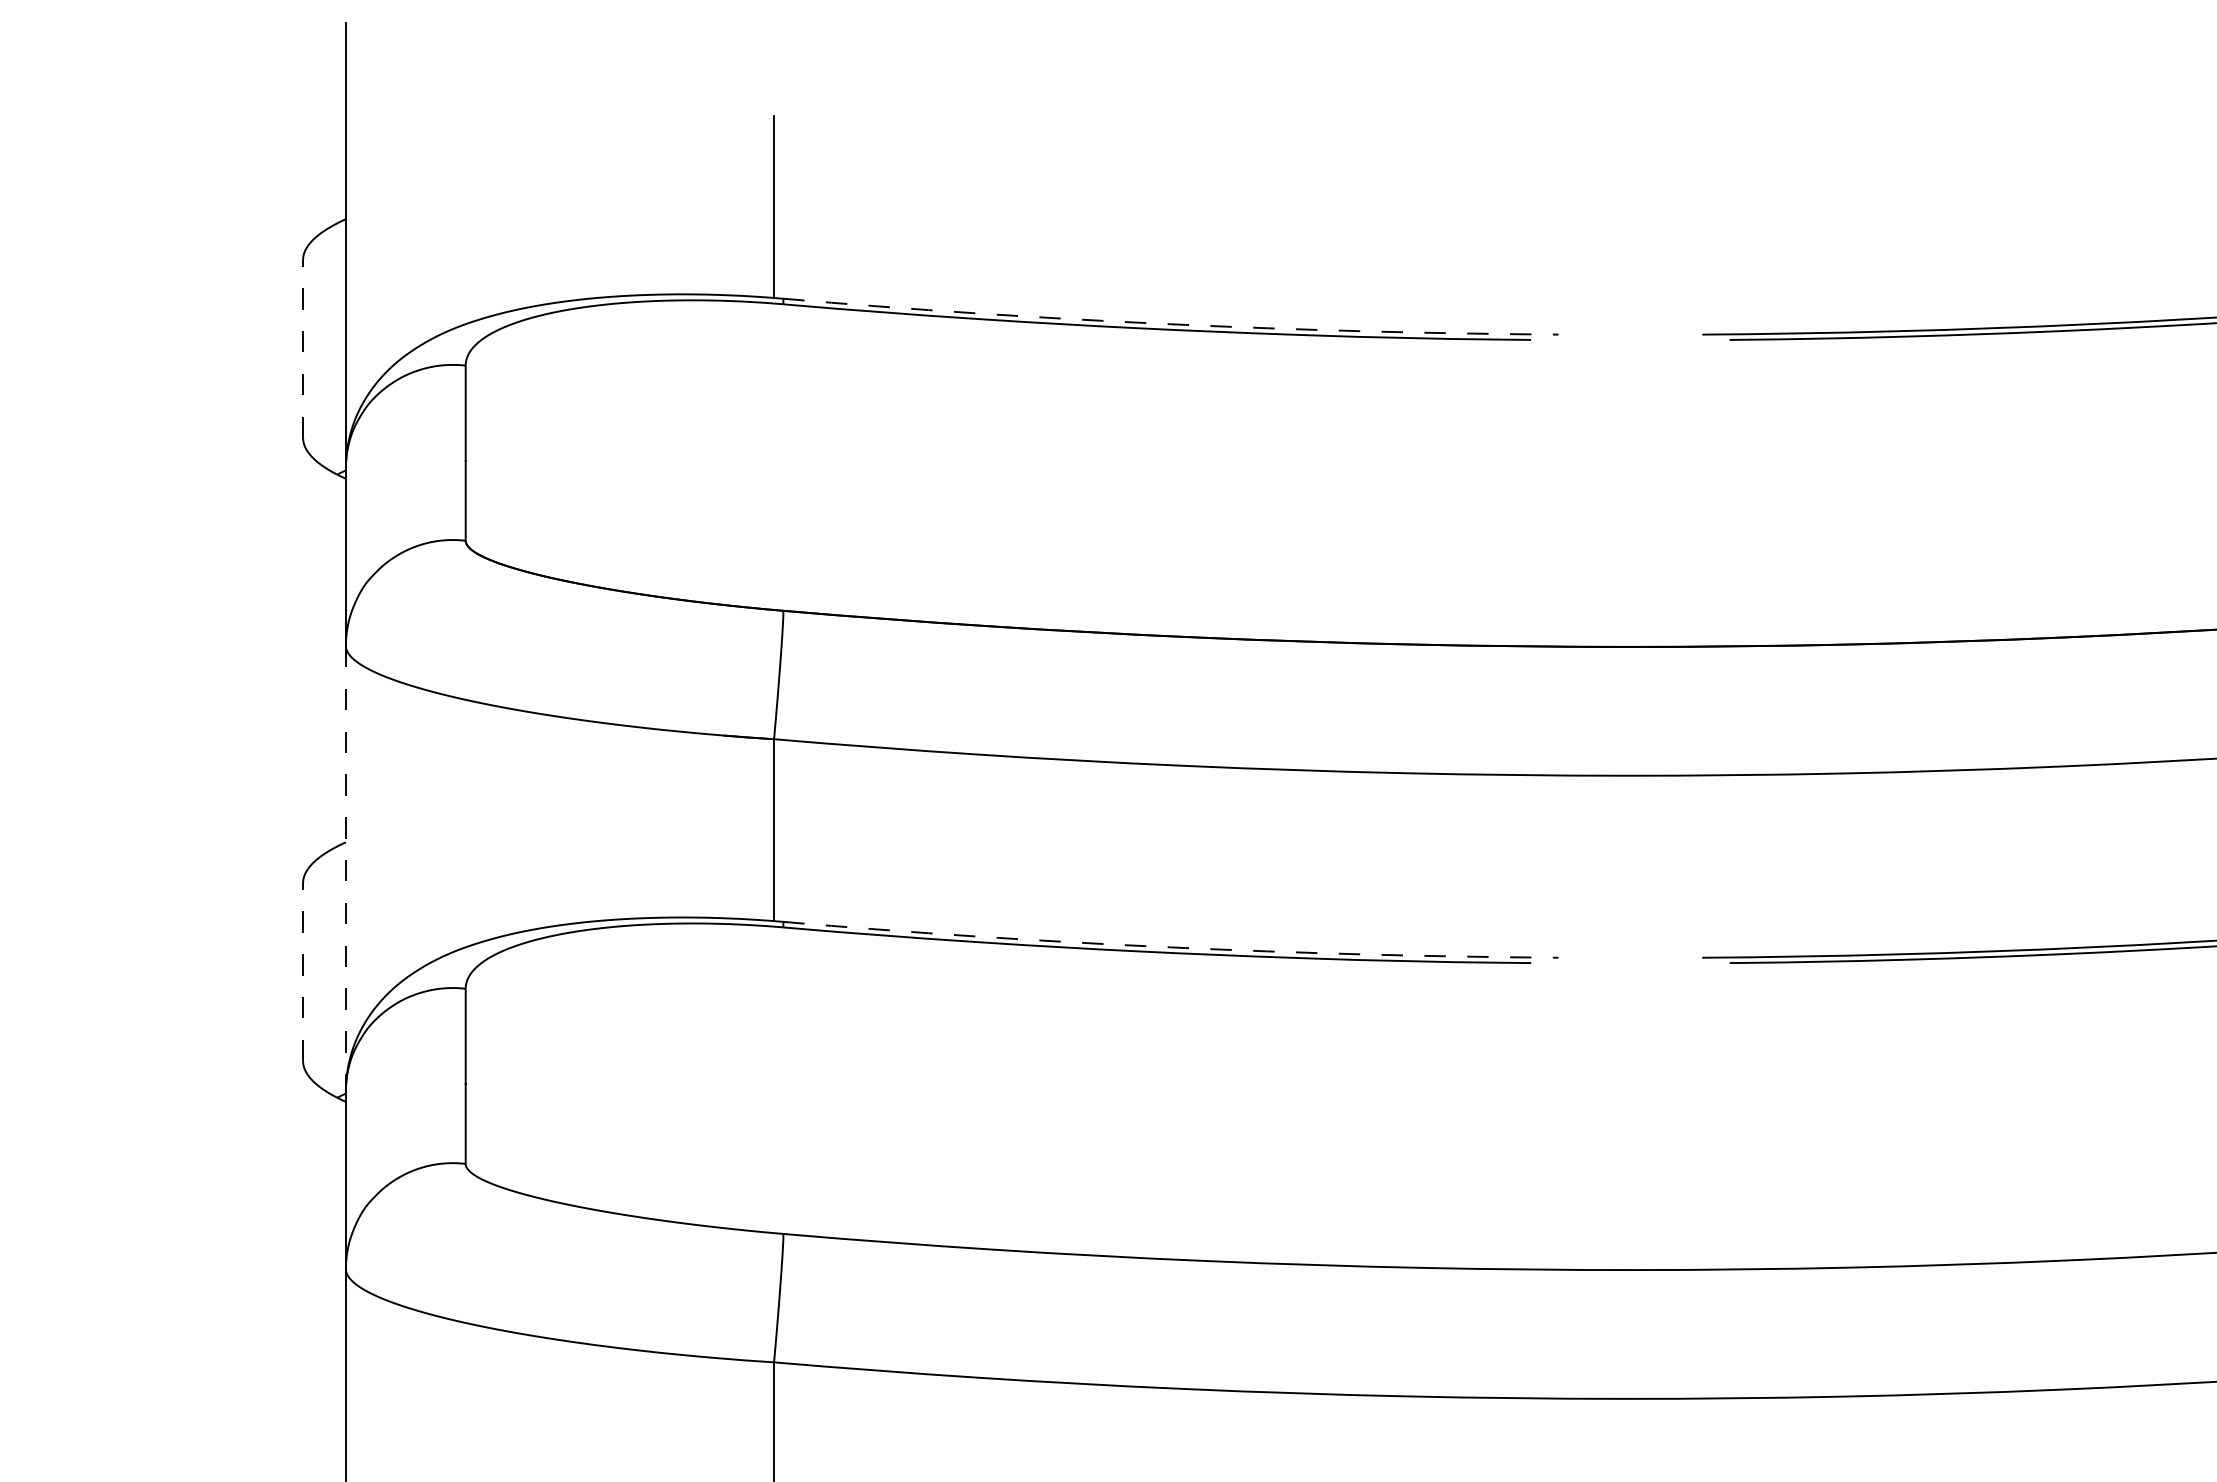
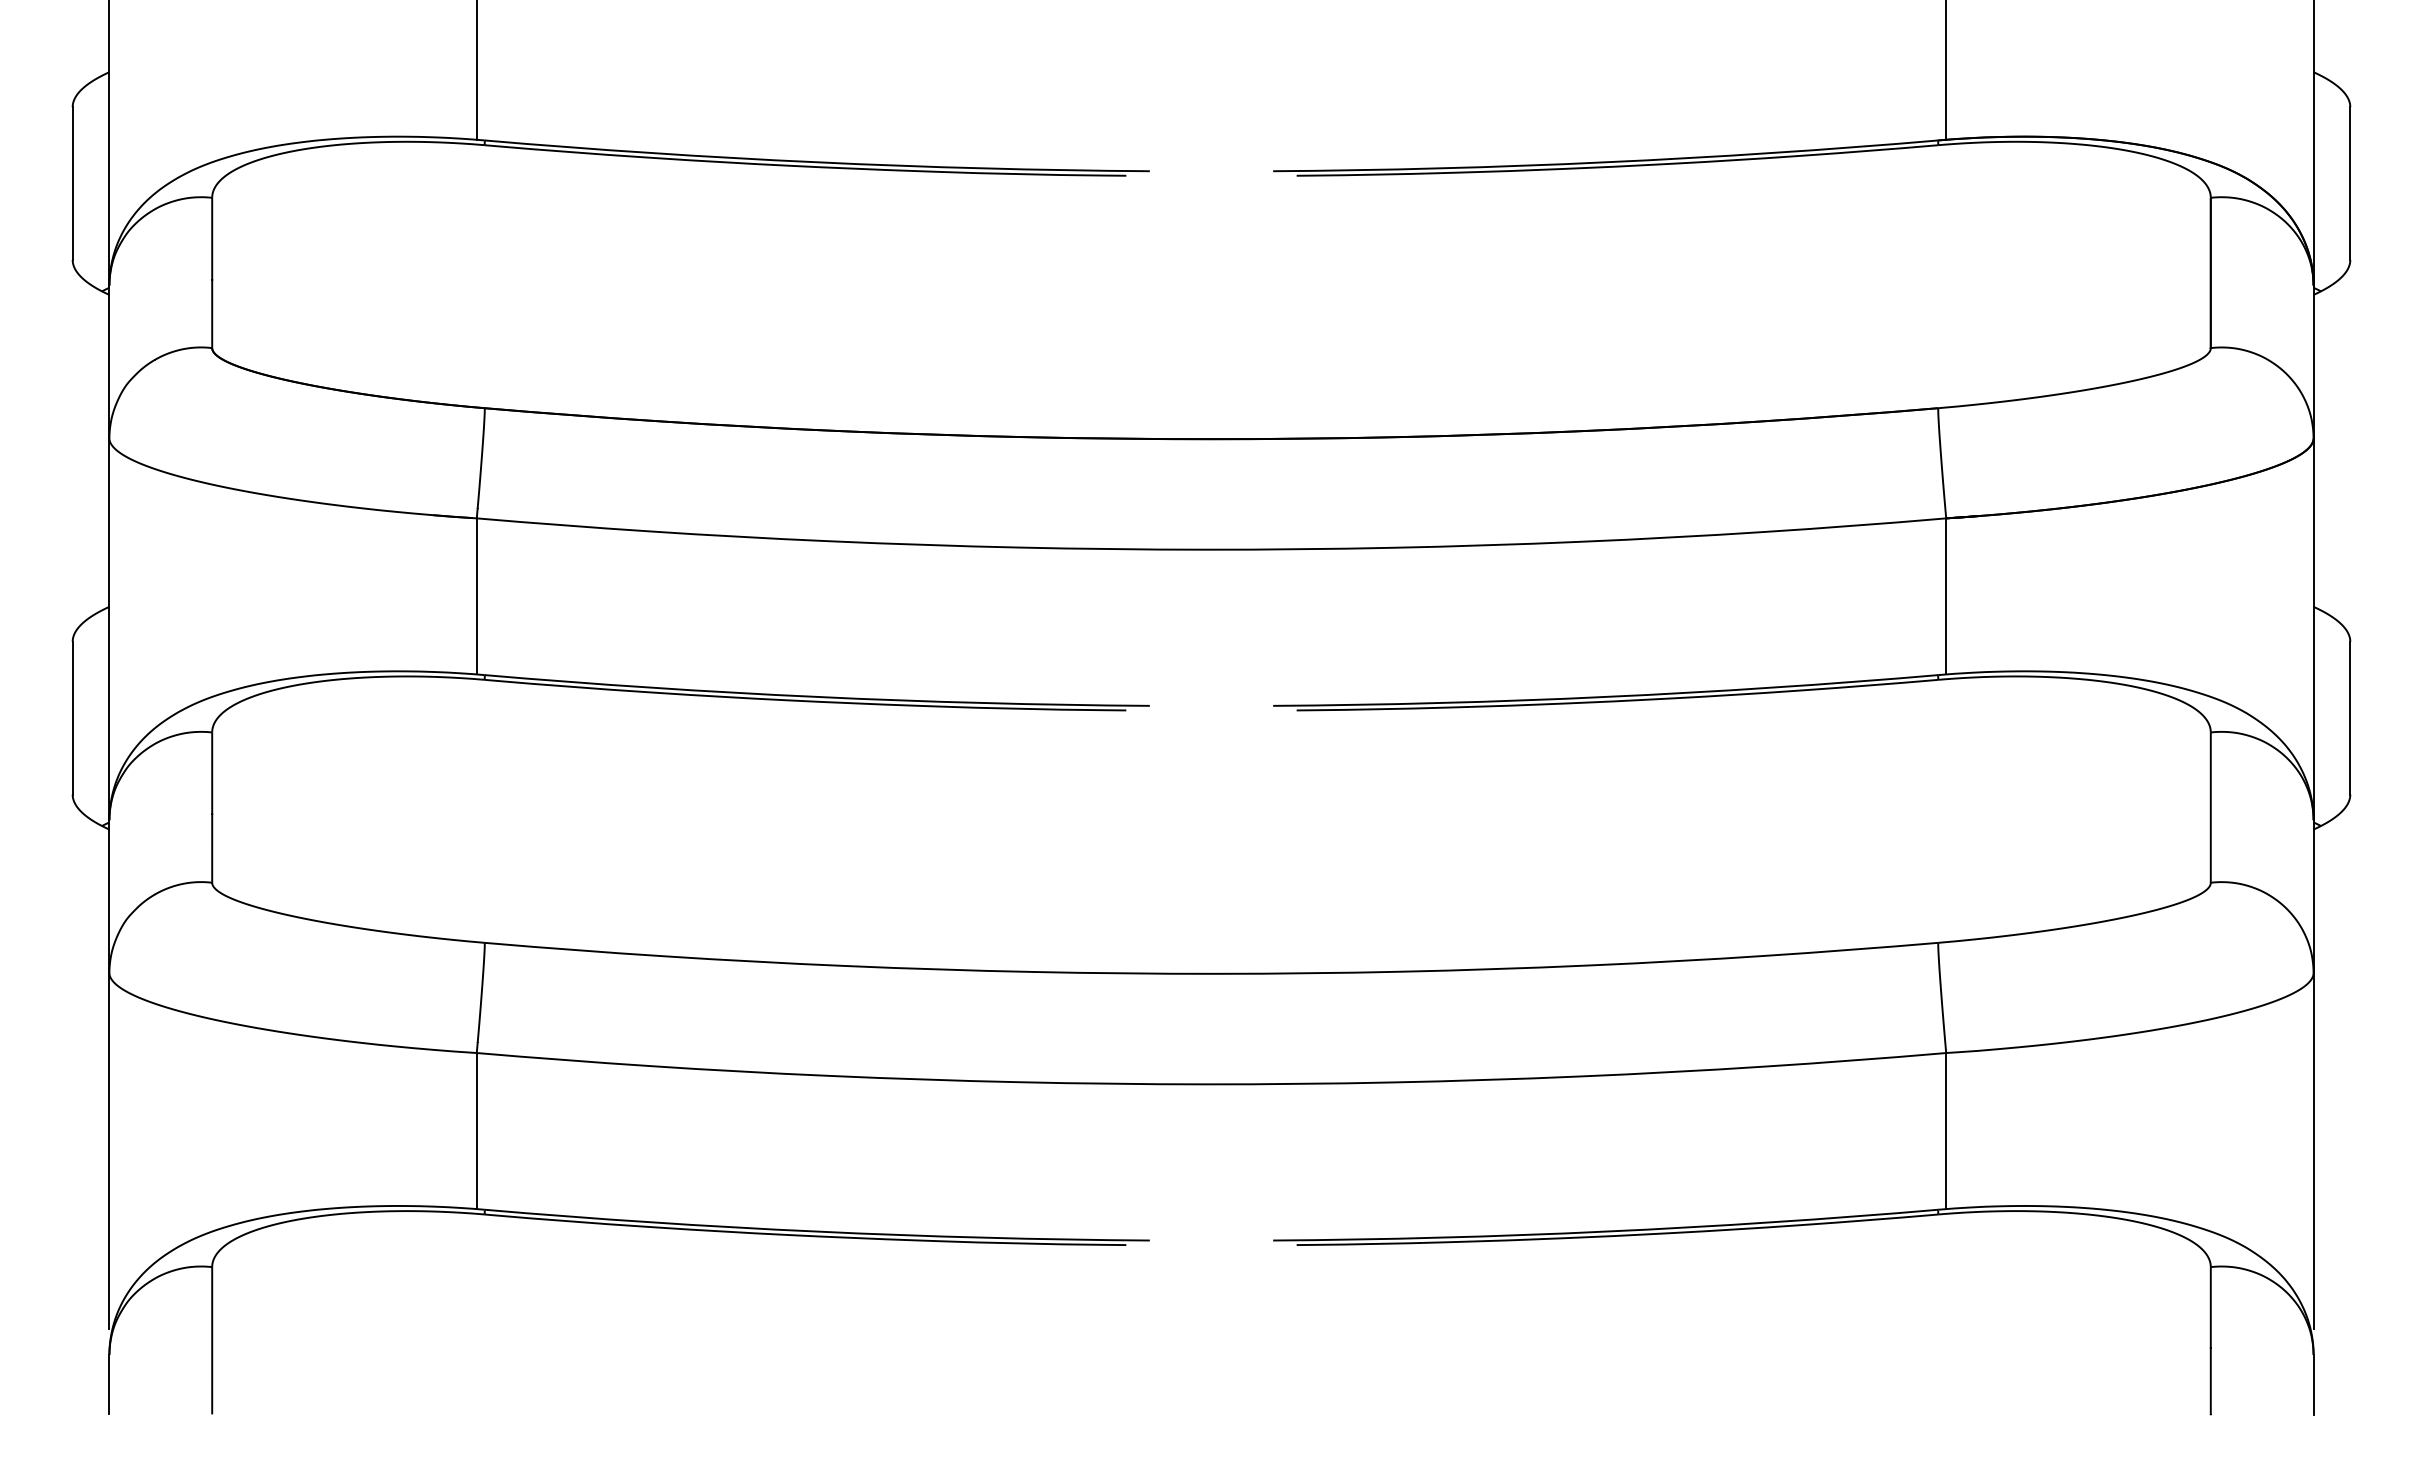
line: (1170, 324) -> (816, 162), dashed -> solid
line: (302, 348) -> (72, 183), dashed -> solid
line: (346, 868) -> (109, 629), dashed -> solid
line: (1170, 946) -> (816, 696), dashed -> solid
line: (302, 971) -> (72, 717), dashed -> solid

